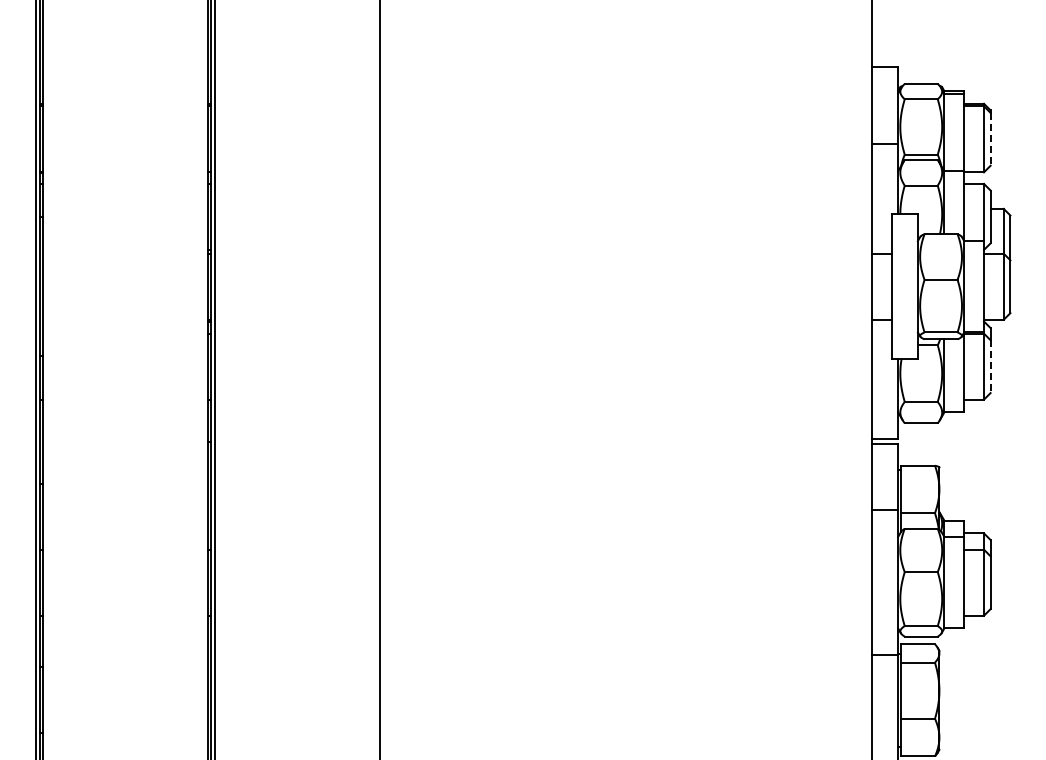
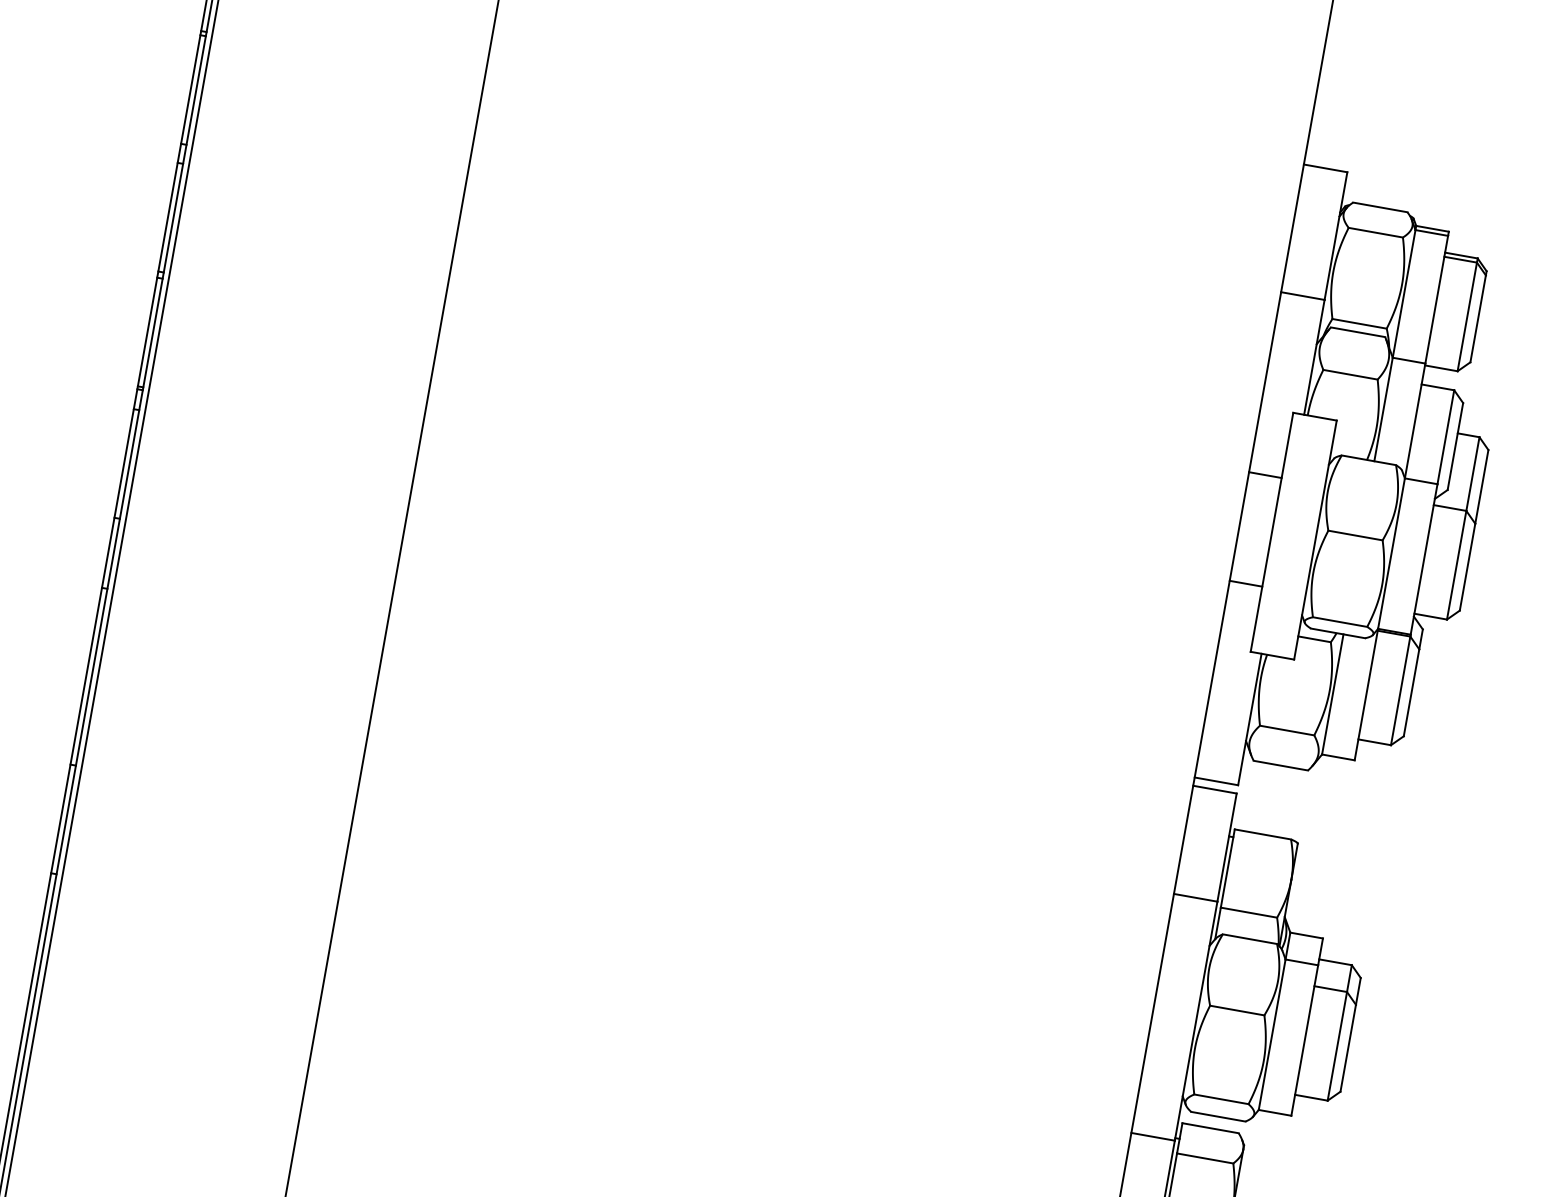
line: (990, 139) -> (1477, 319), dashed -> solid
line: (990, 367) -> (1411, 694), dashed -> solid

